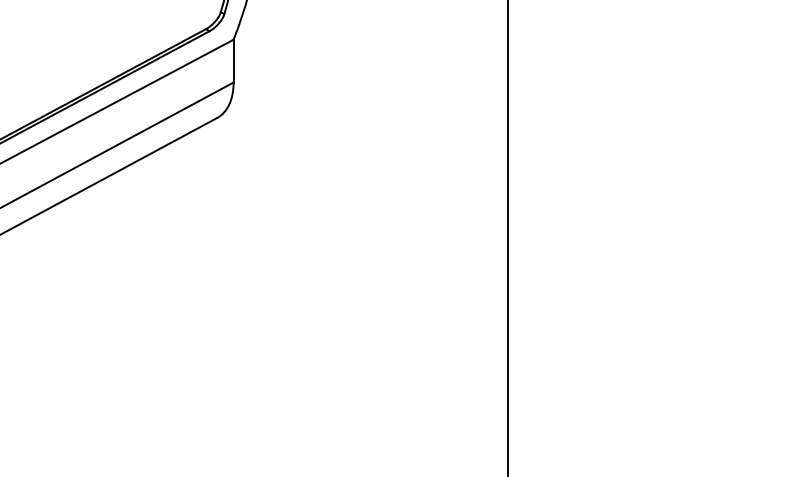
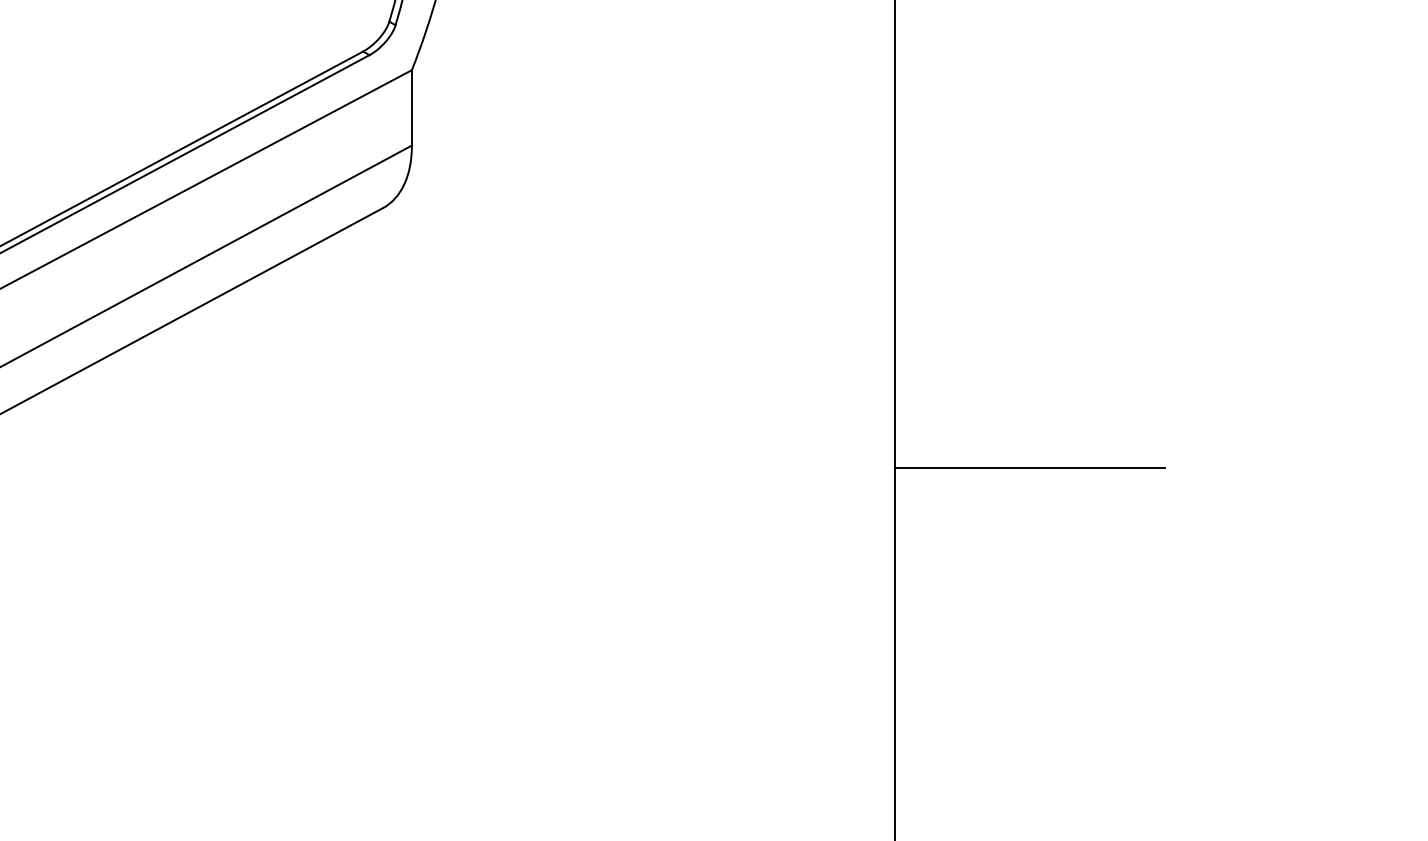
line: (583, 265) -> (1028, 468), added

